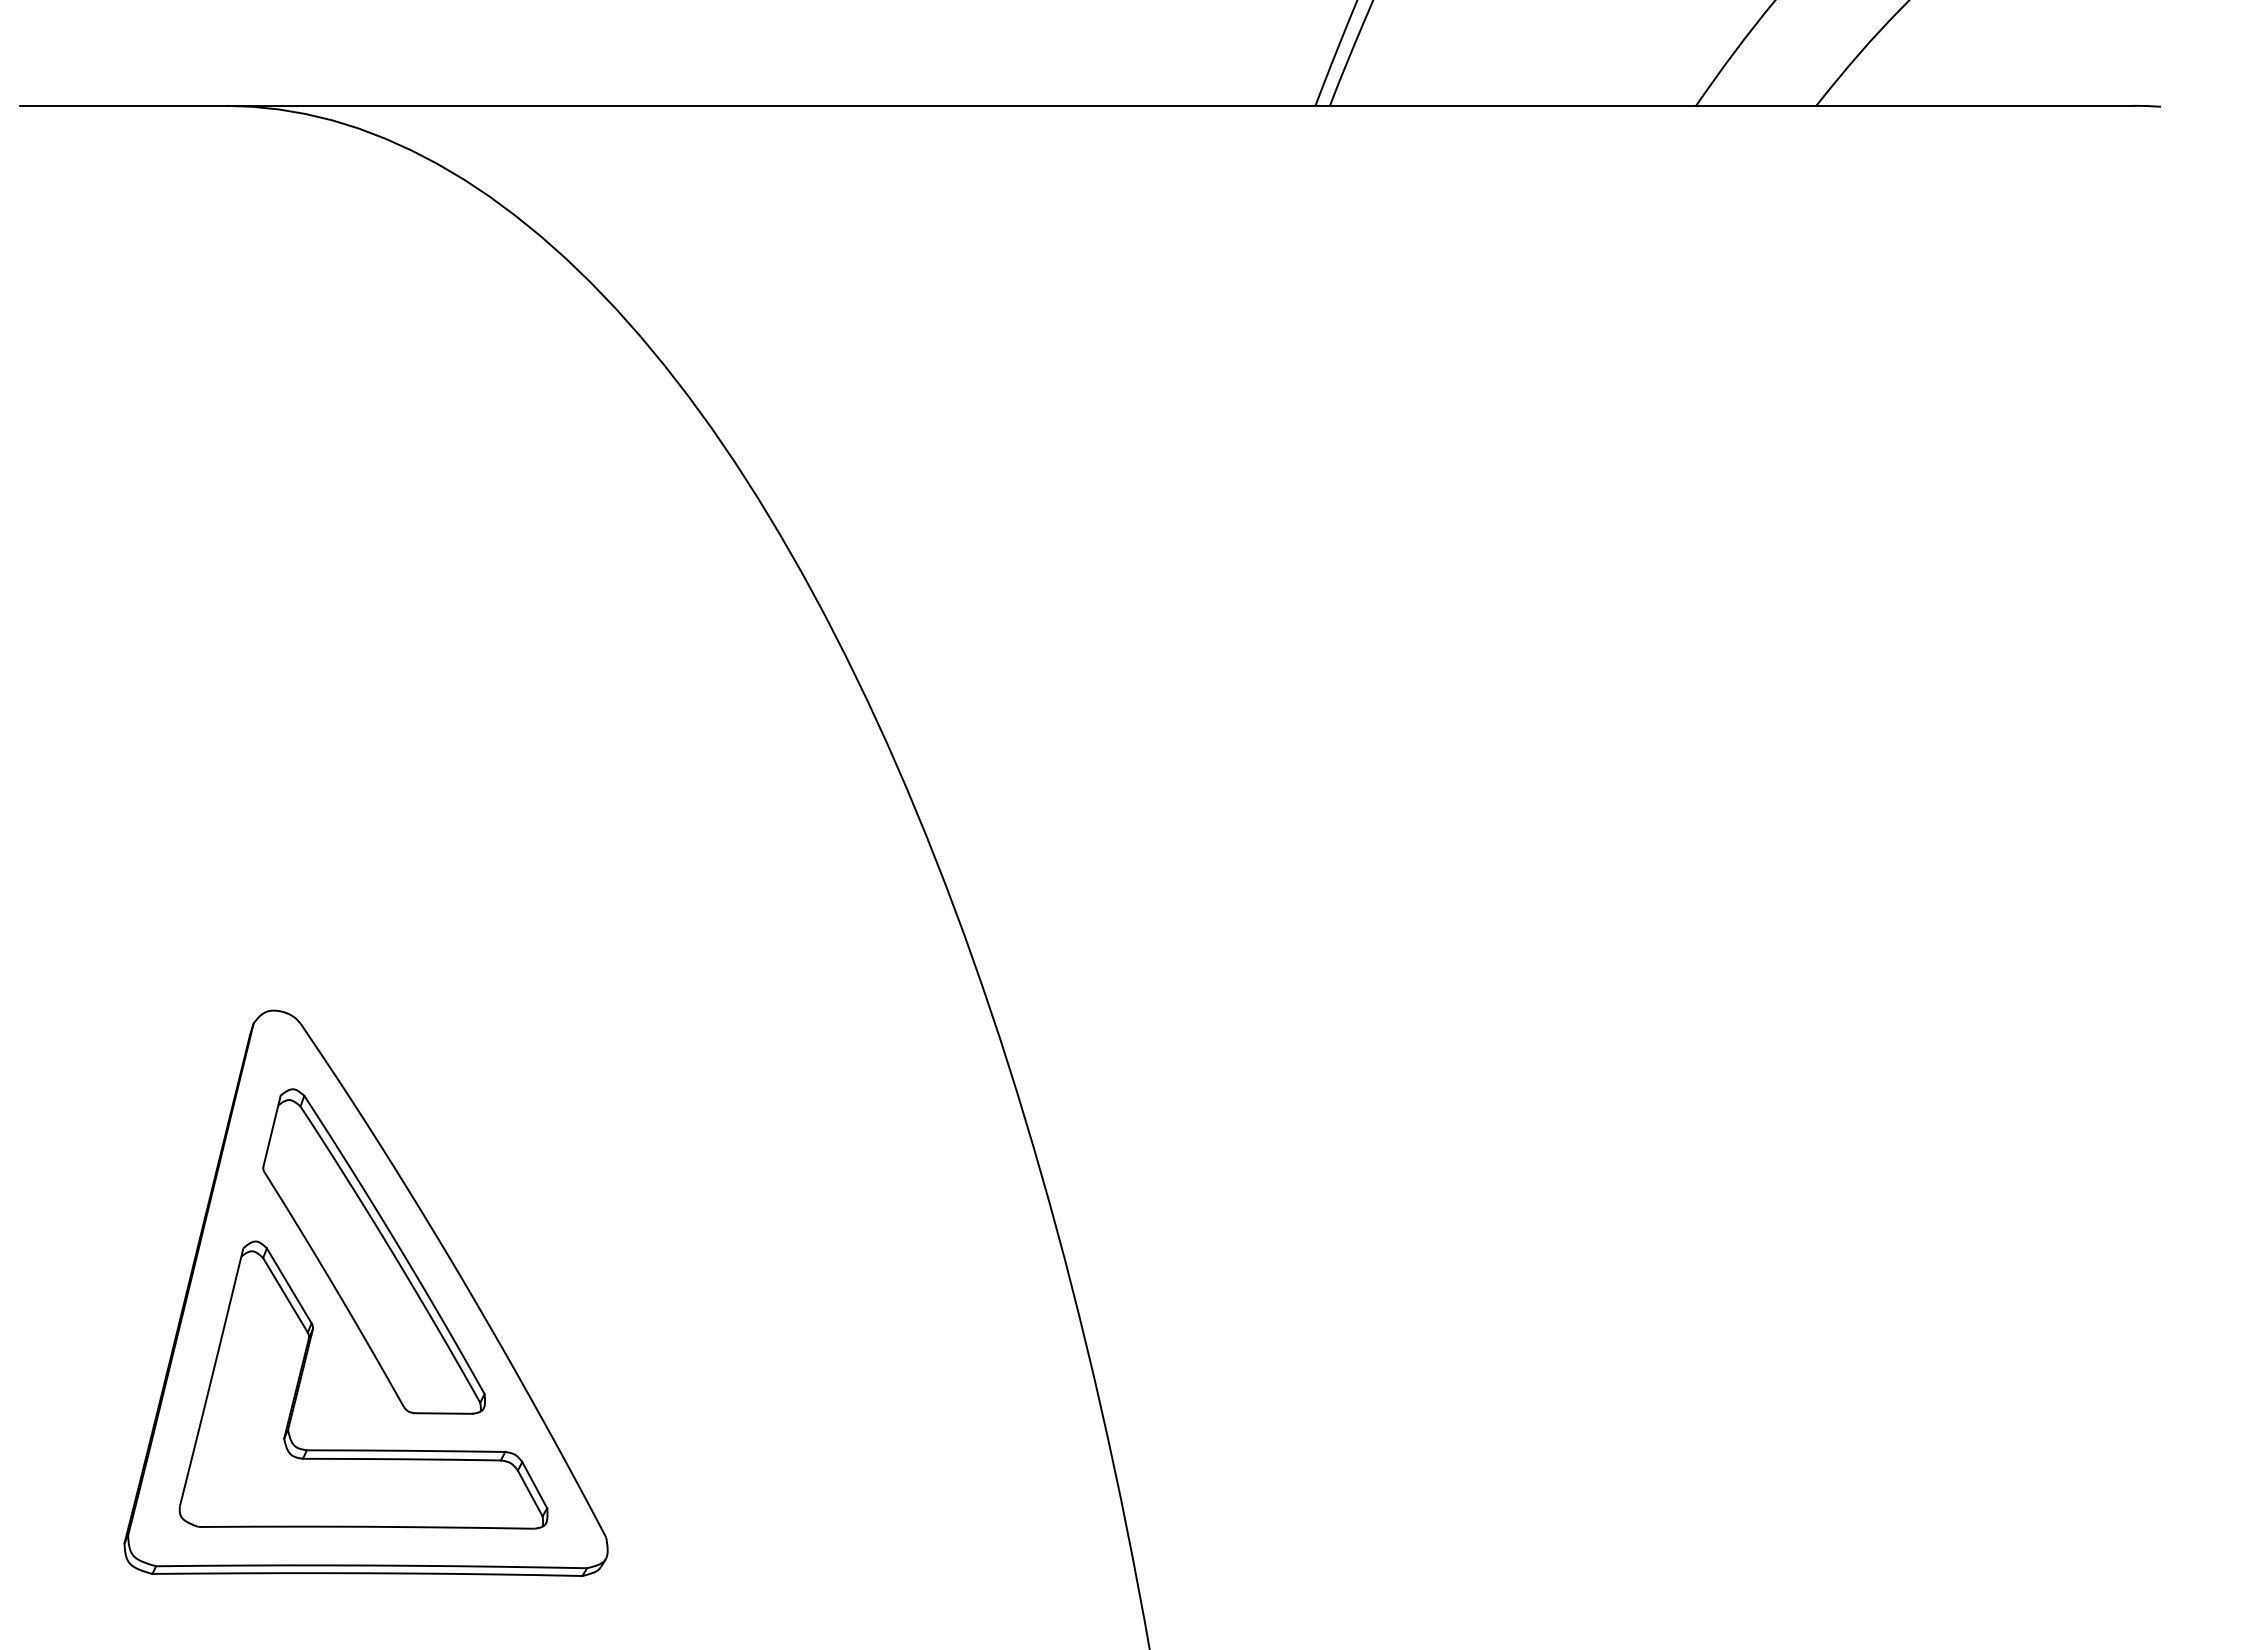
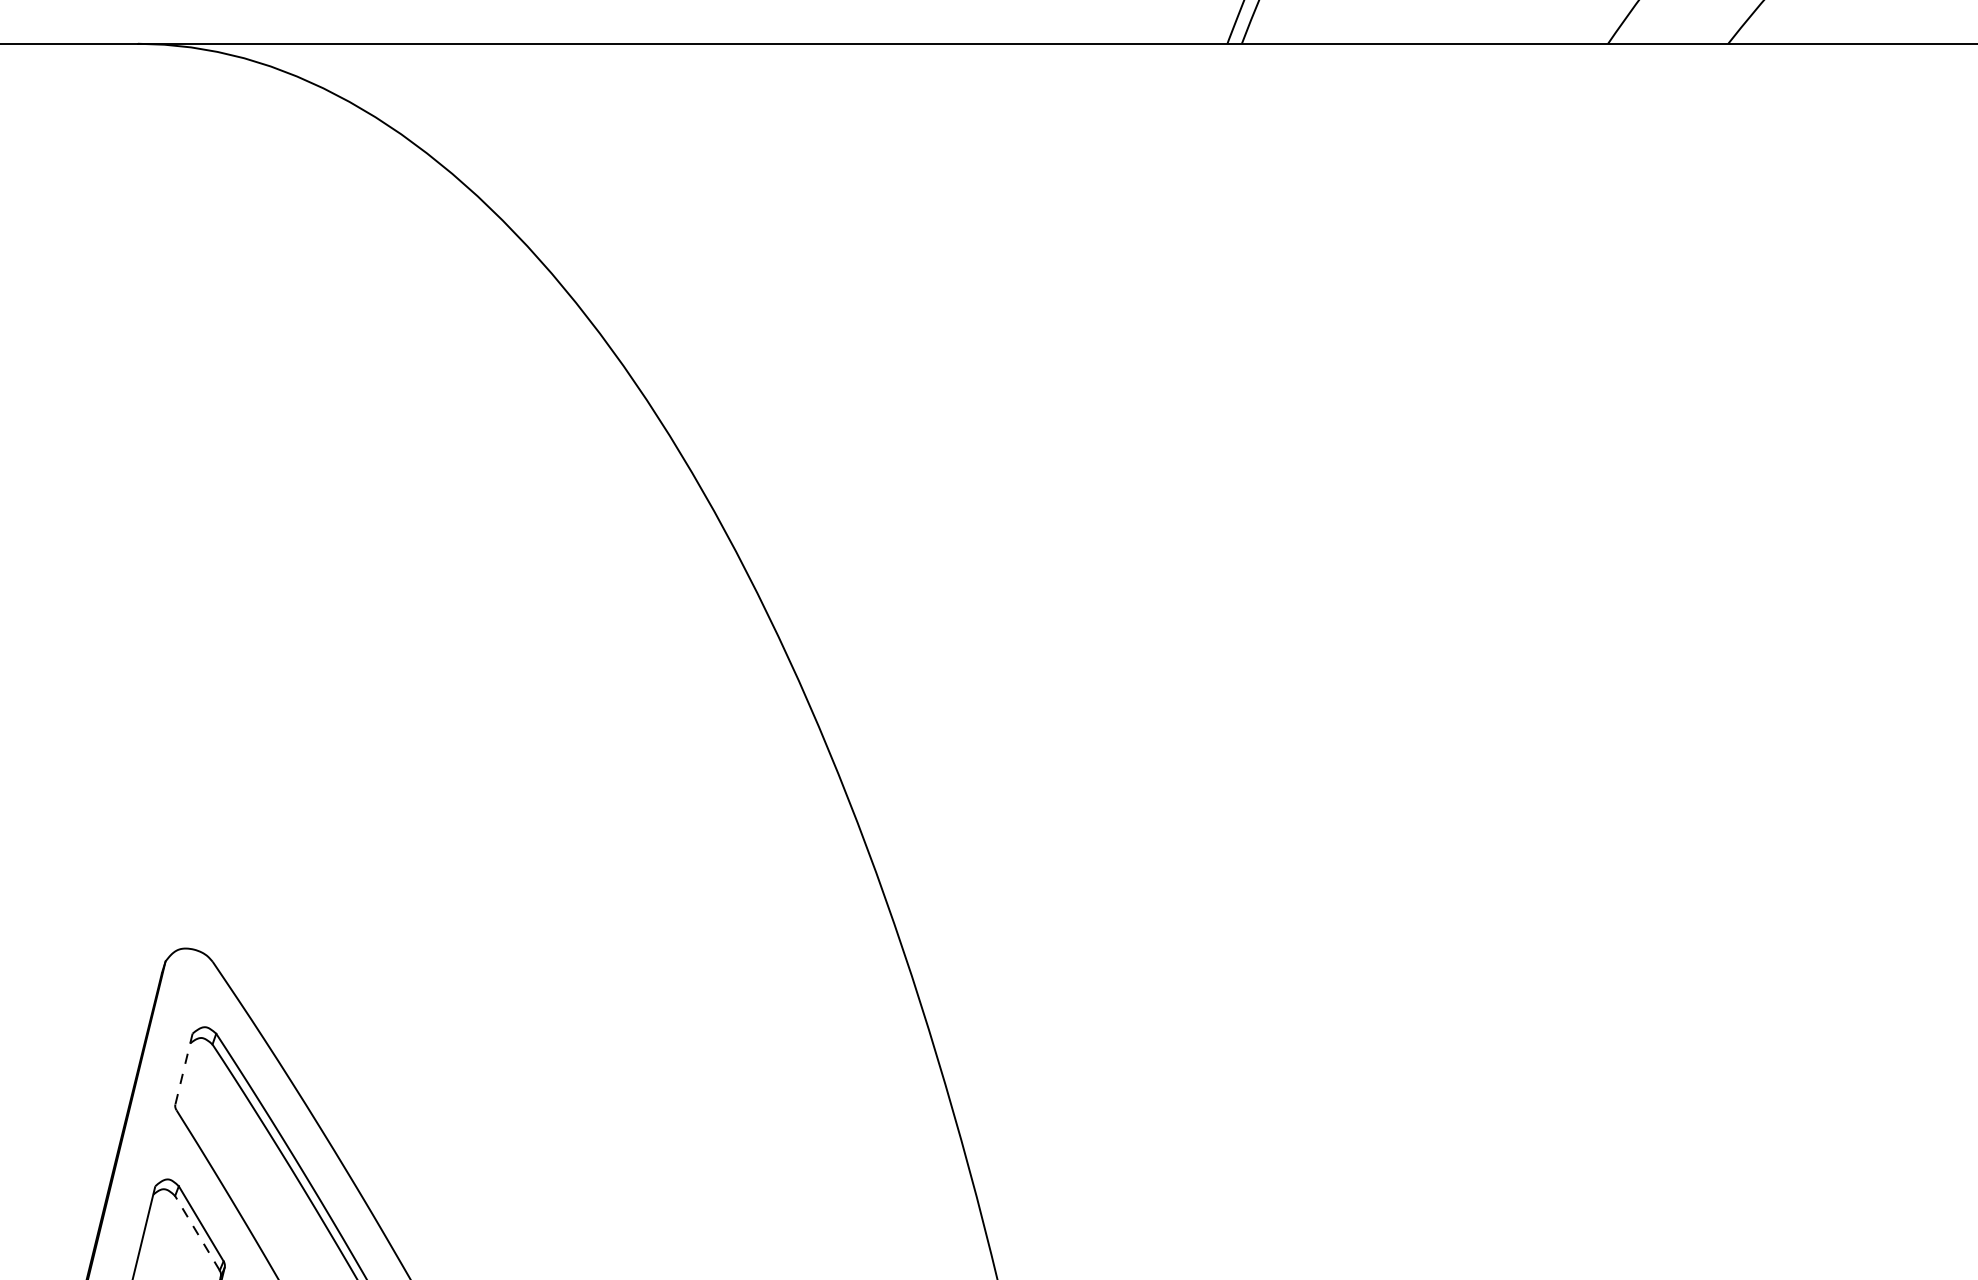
line: (271, 1131) -> (183, 1069), solid -> dashed
line: (285, 1294) -> (197, 1232), solid -> dashed

